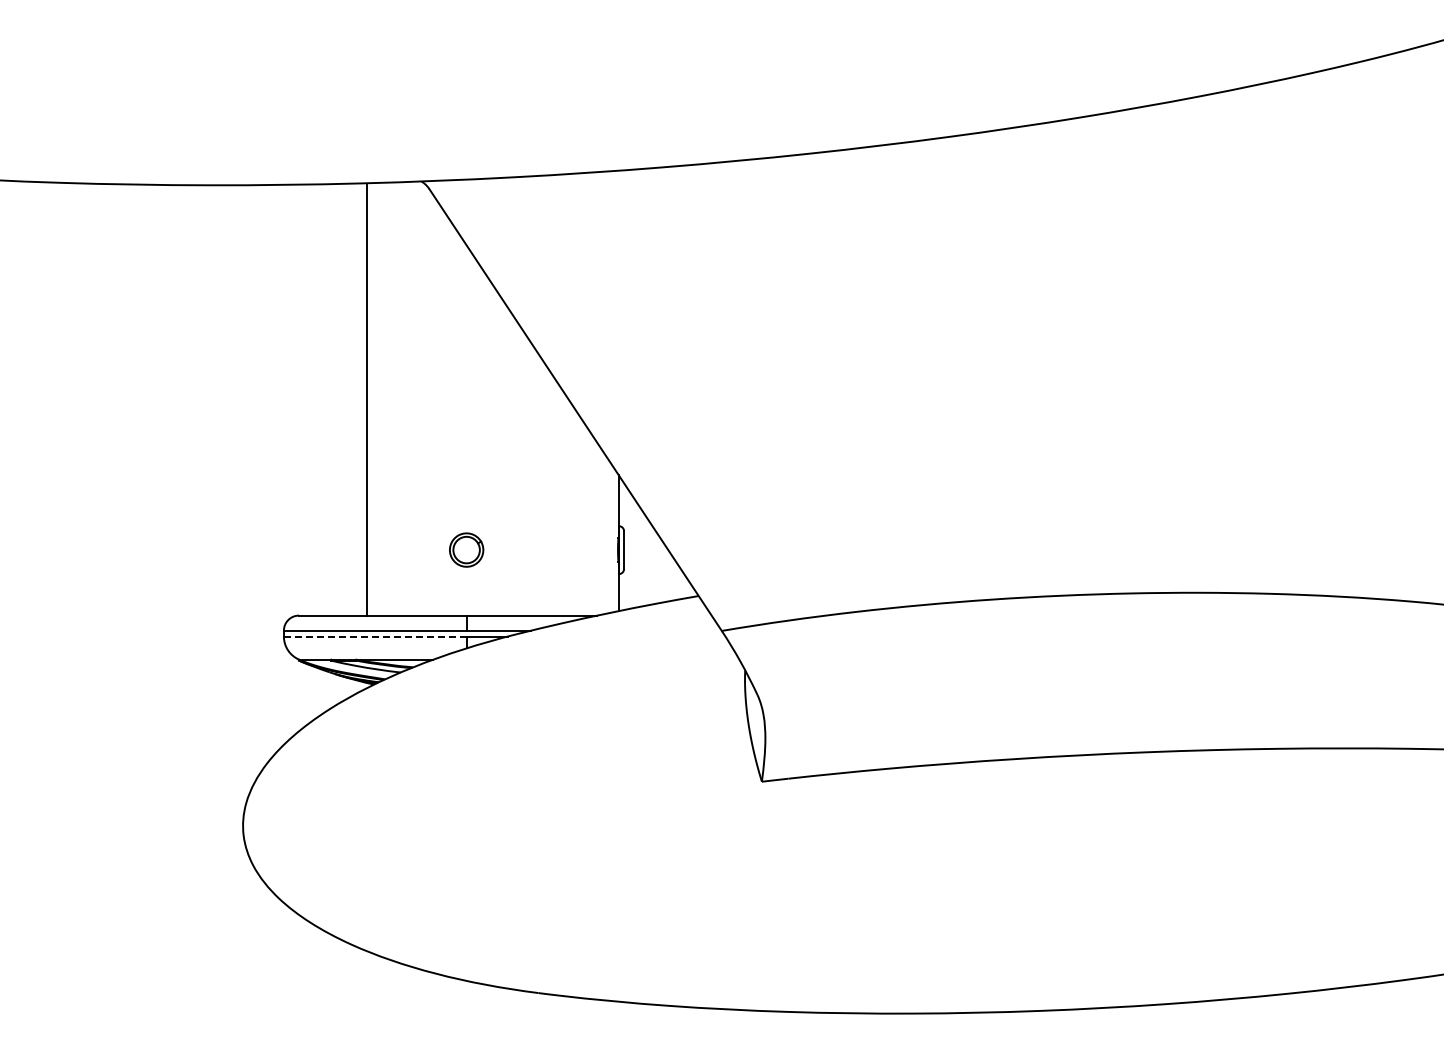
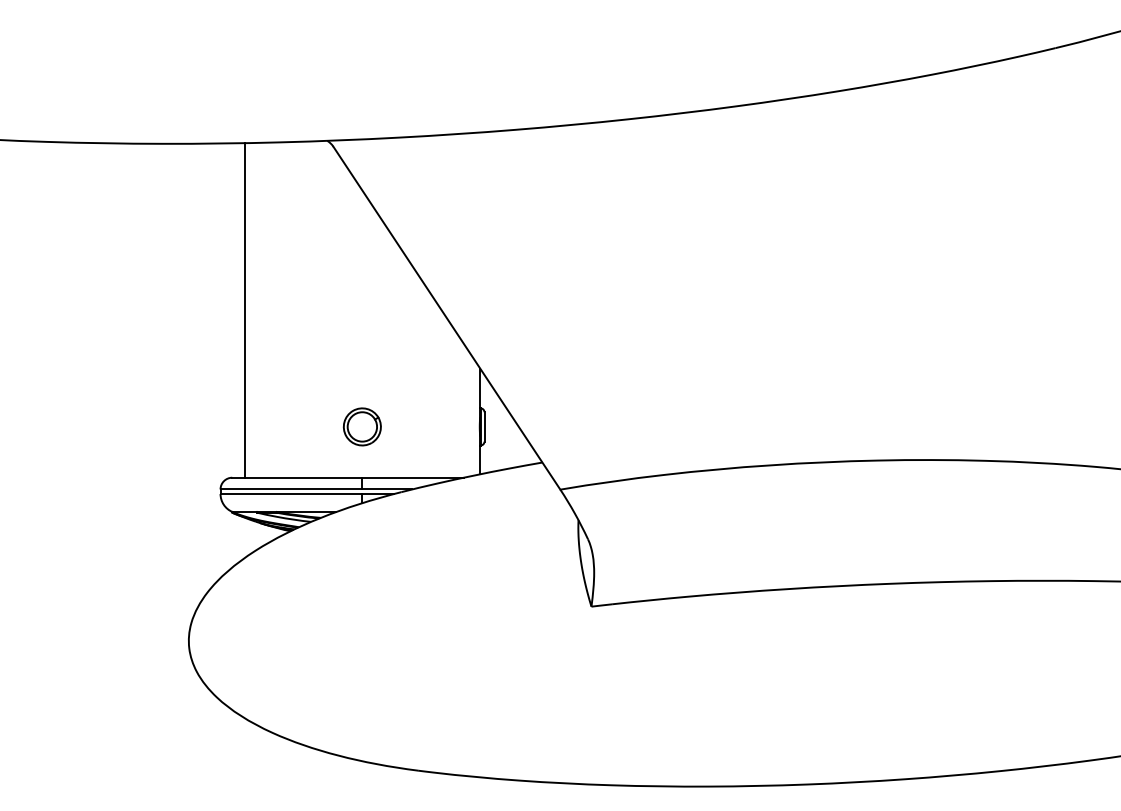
line: (366, 399) -> (244, 310), moved
part: (466, 549) -> (362, 426), size x1.43
line: (374, 636) -> (290, 493), dashed -> solid

